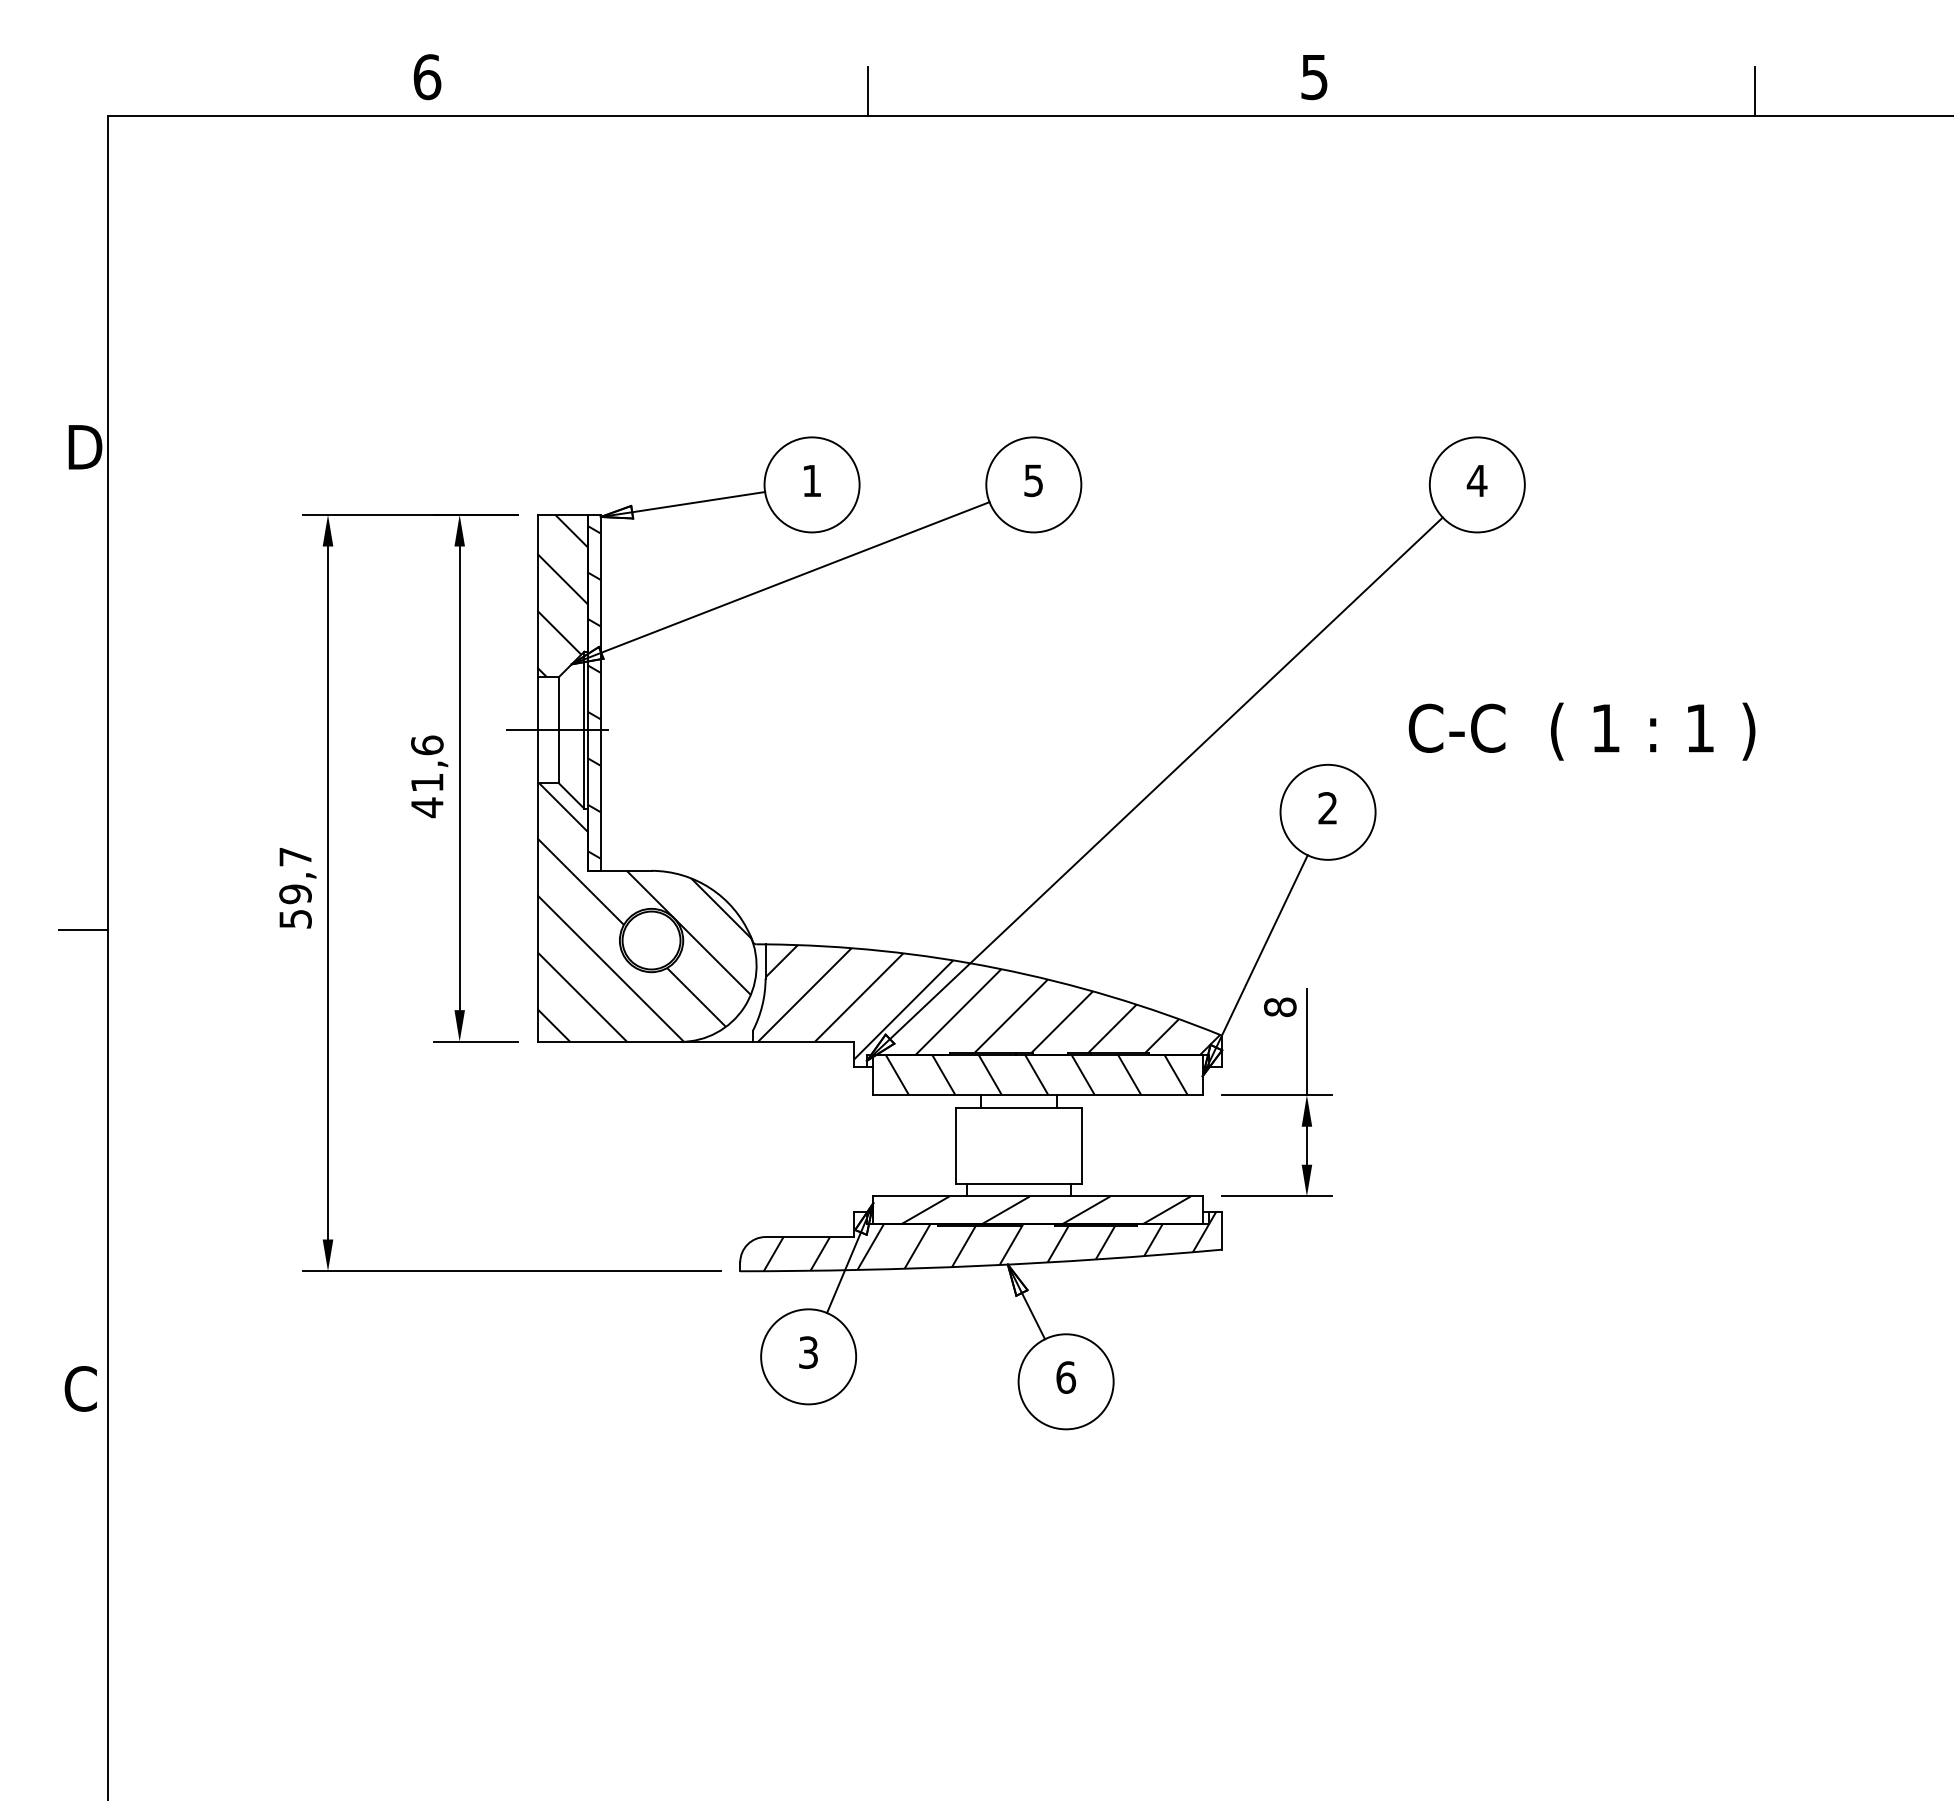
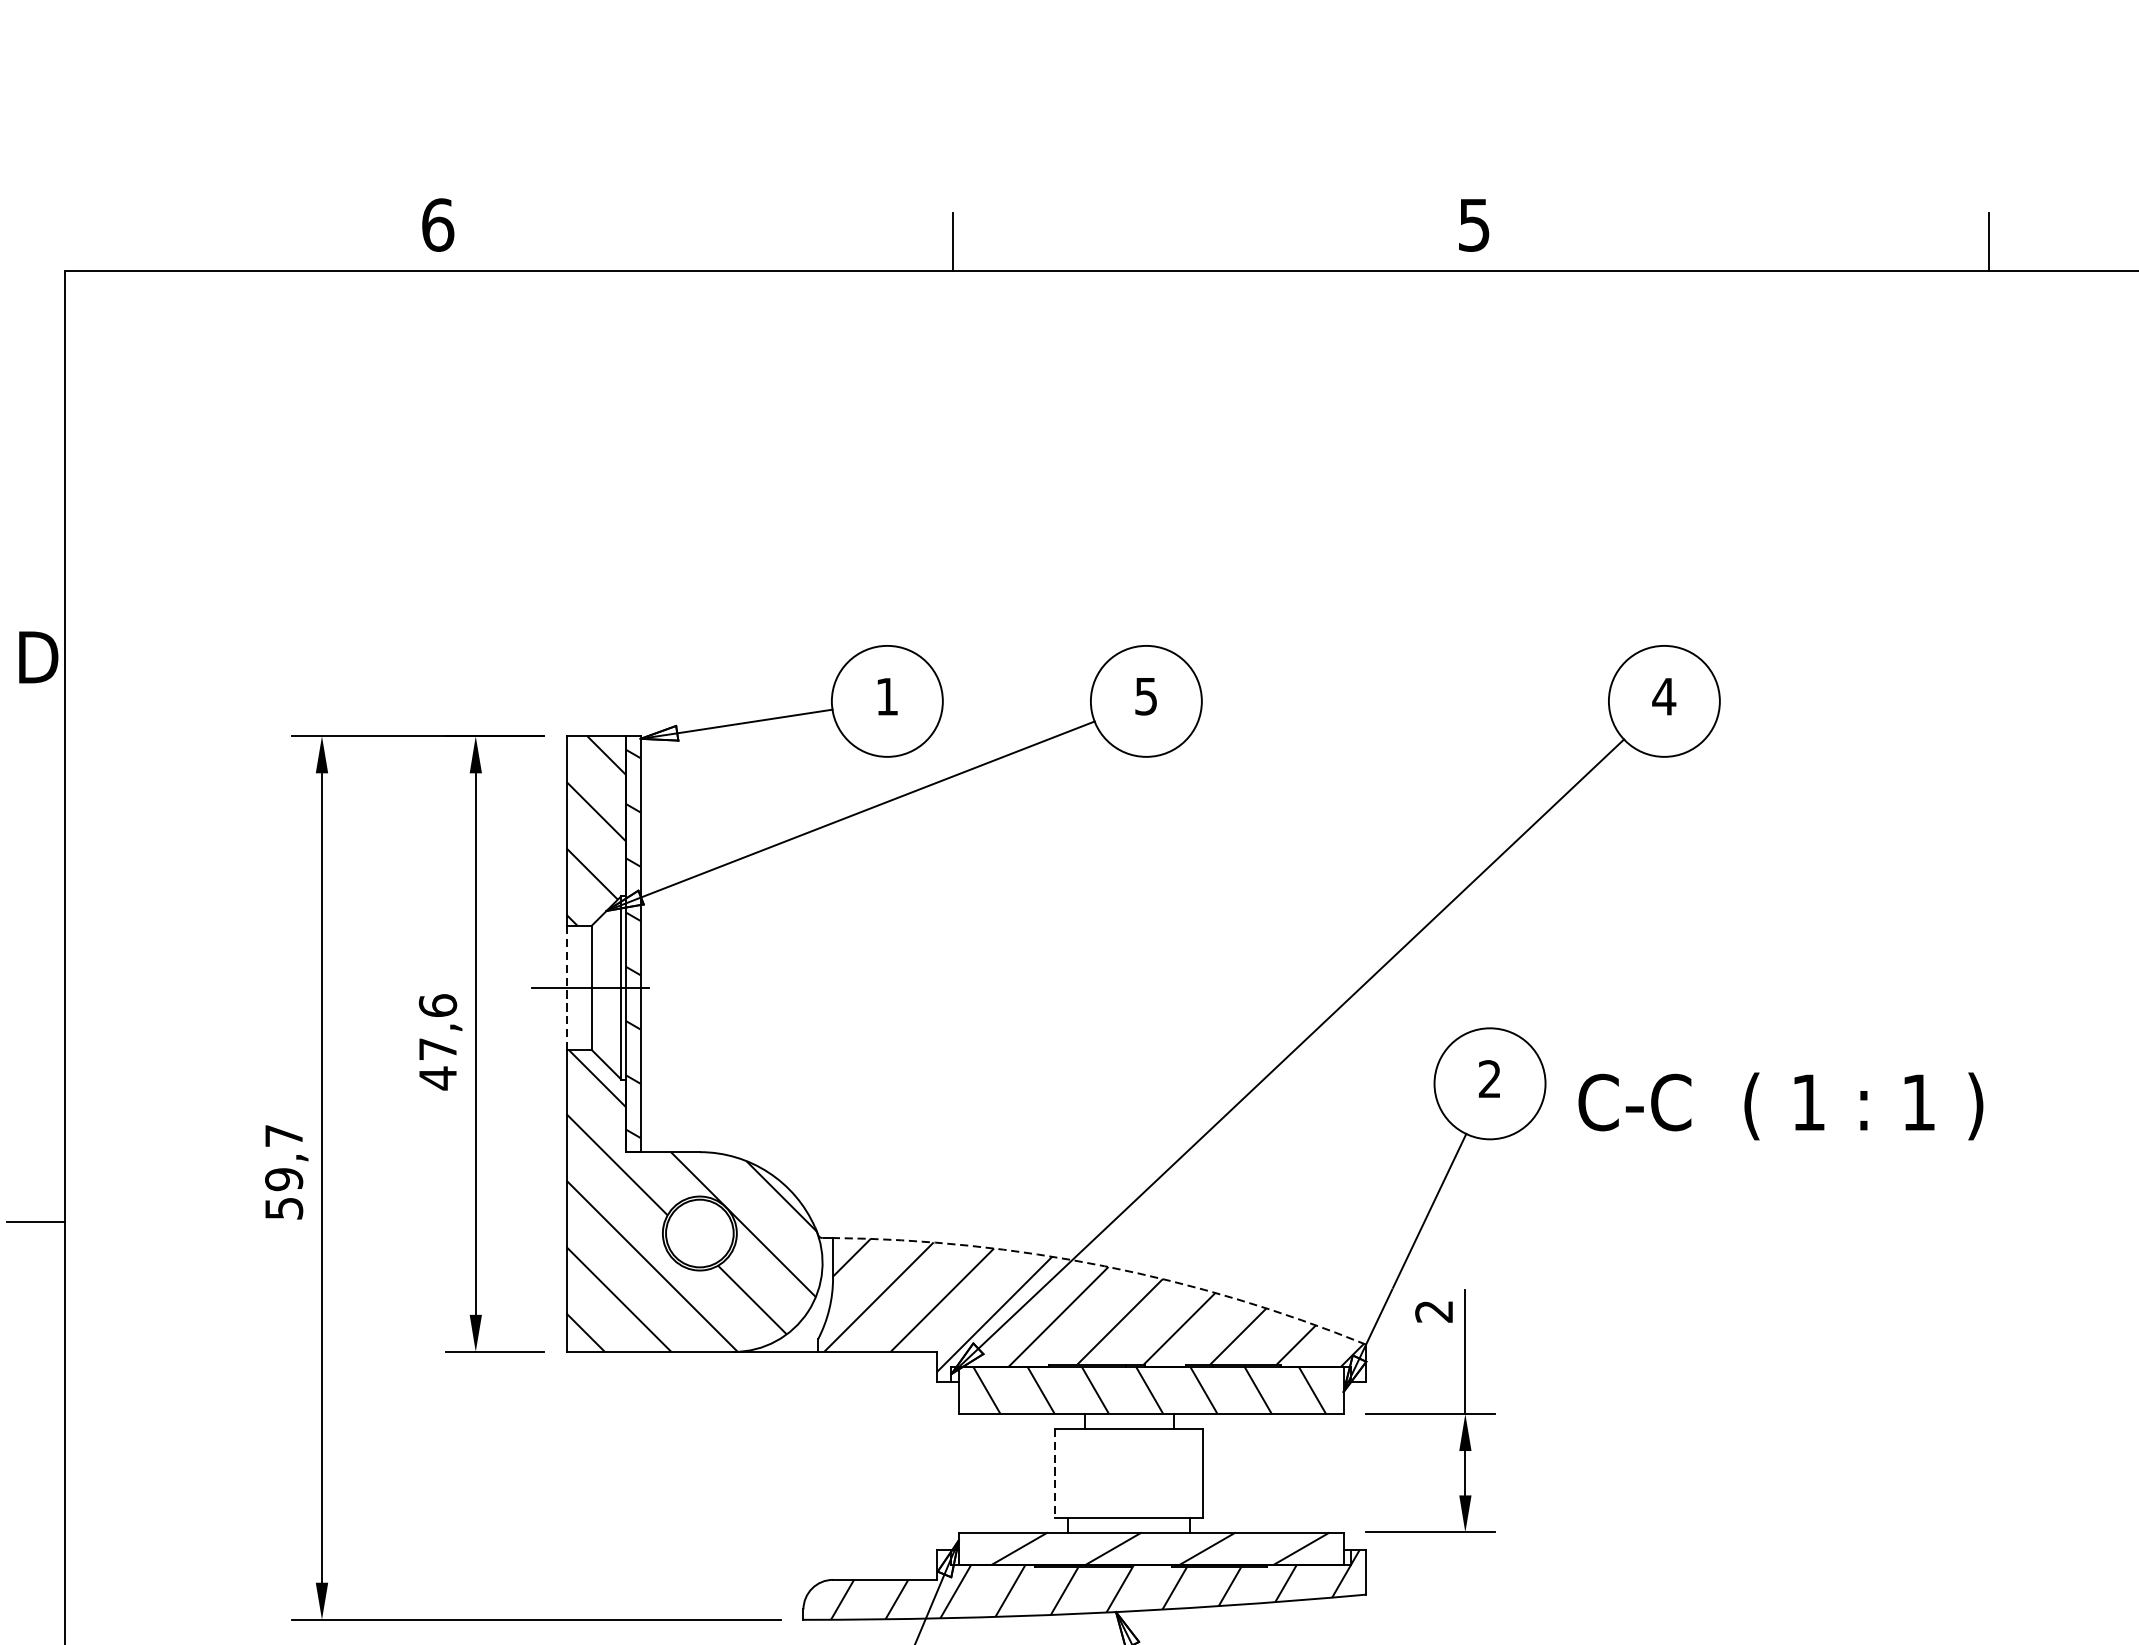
line: (537, 729) -> (566, 987), solid -> dashed
text: (1581, 731) -> (1780, 1106), moved
text: (427, 782) -> (438, 1048), 41,6 -> 47,6
arc: (997, 968) -> (1103, 1266), solid -> dashed
text: (1280, 1007) -> (1434, 1311), 8 -> 2
line: (955, 1146) -> (1054, 1474), solid -> dashed

